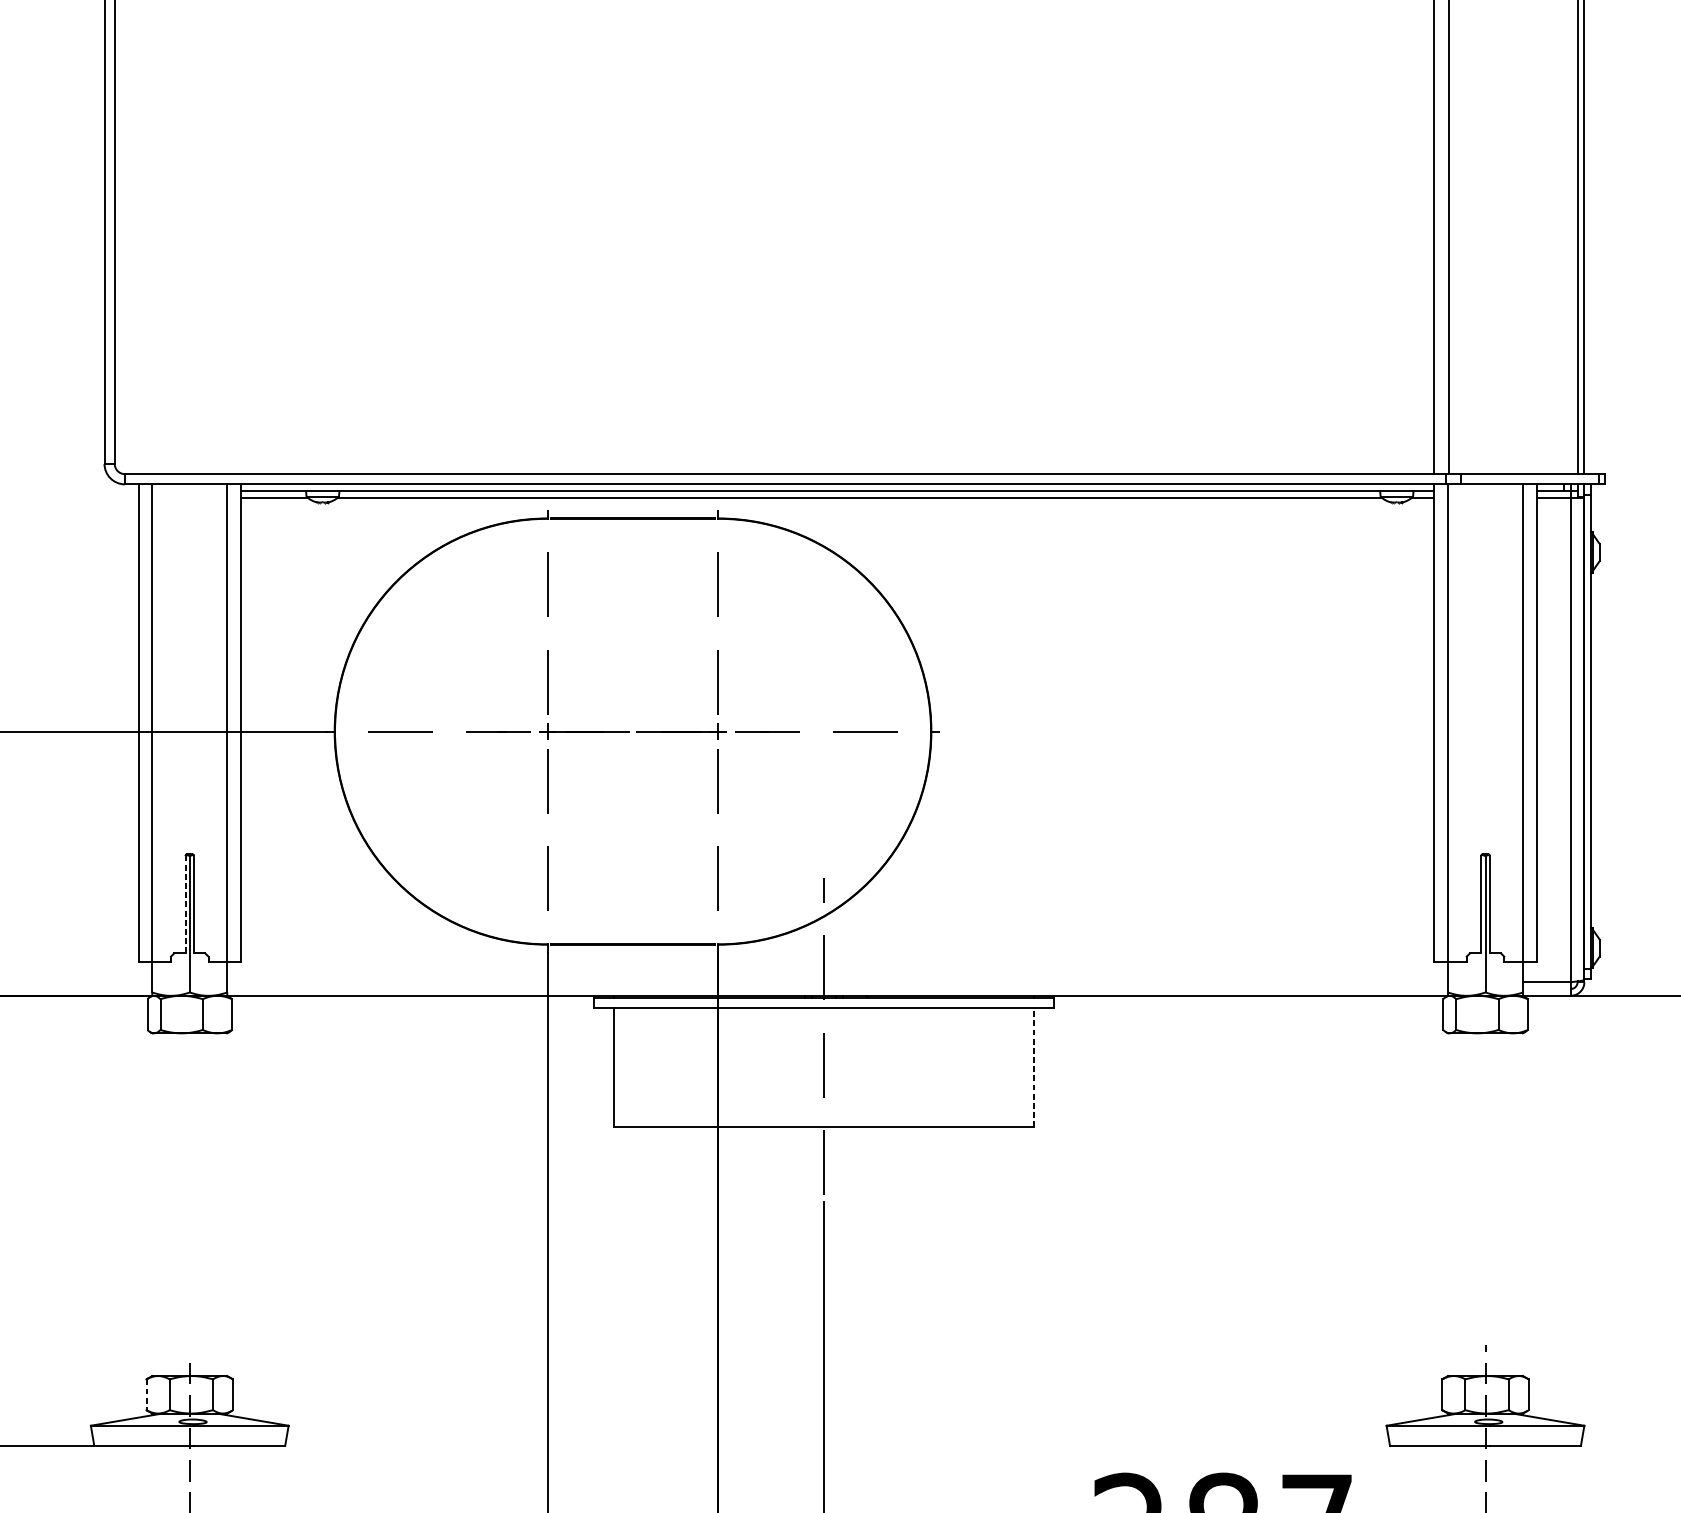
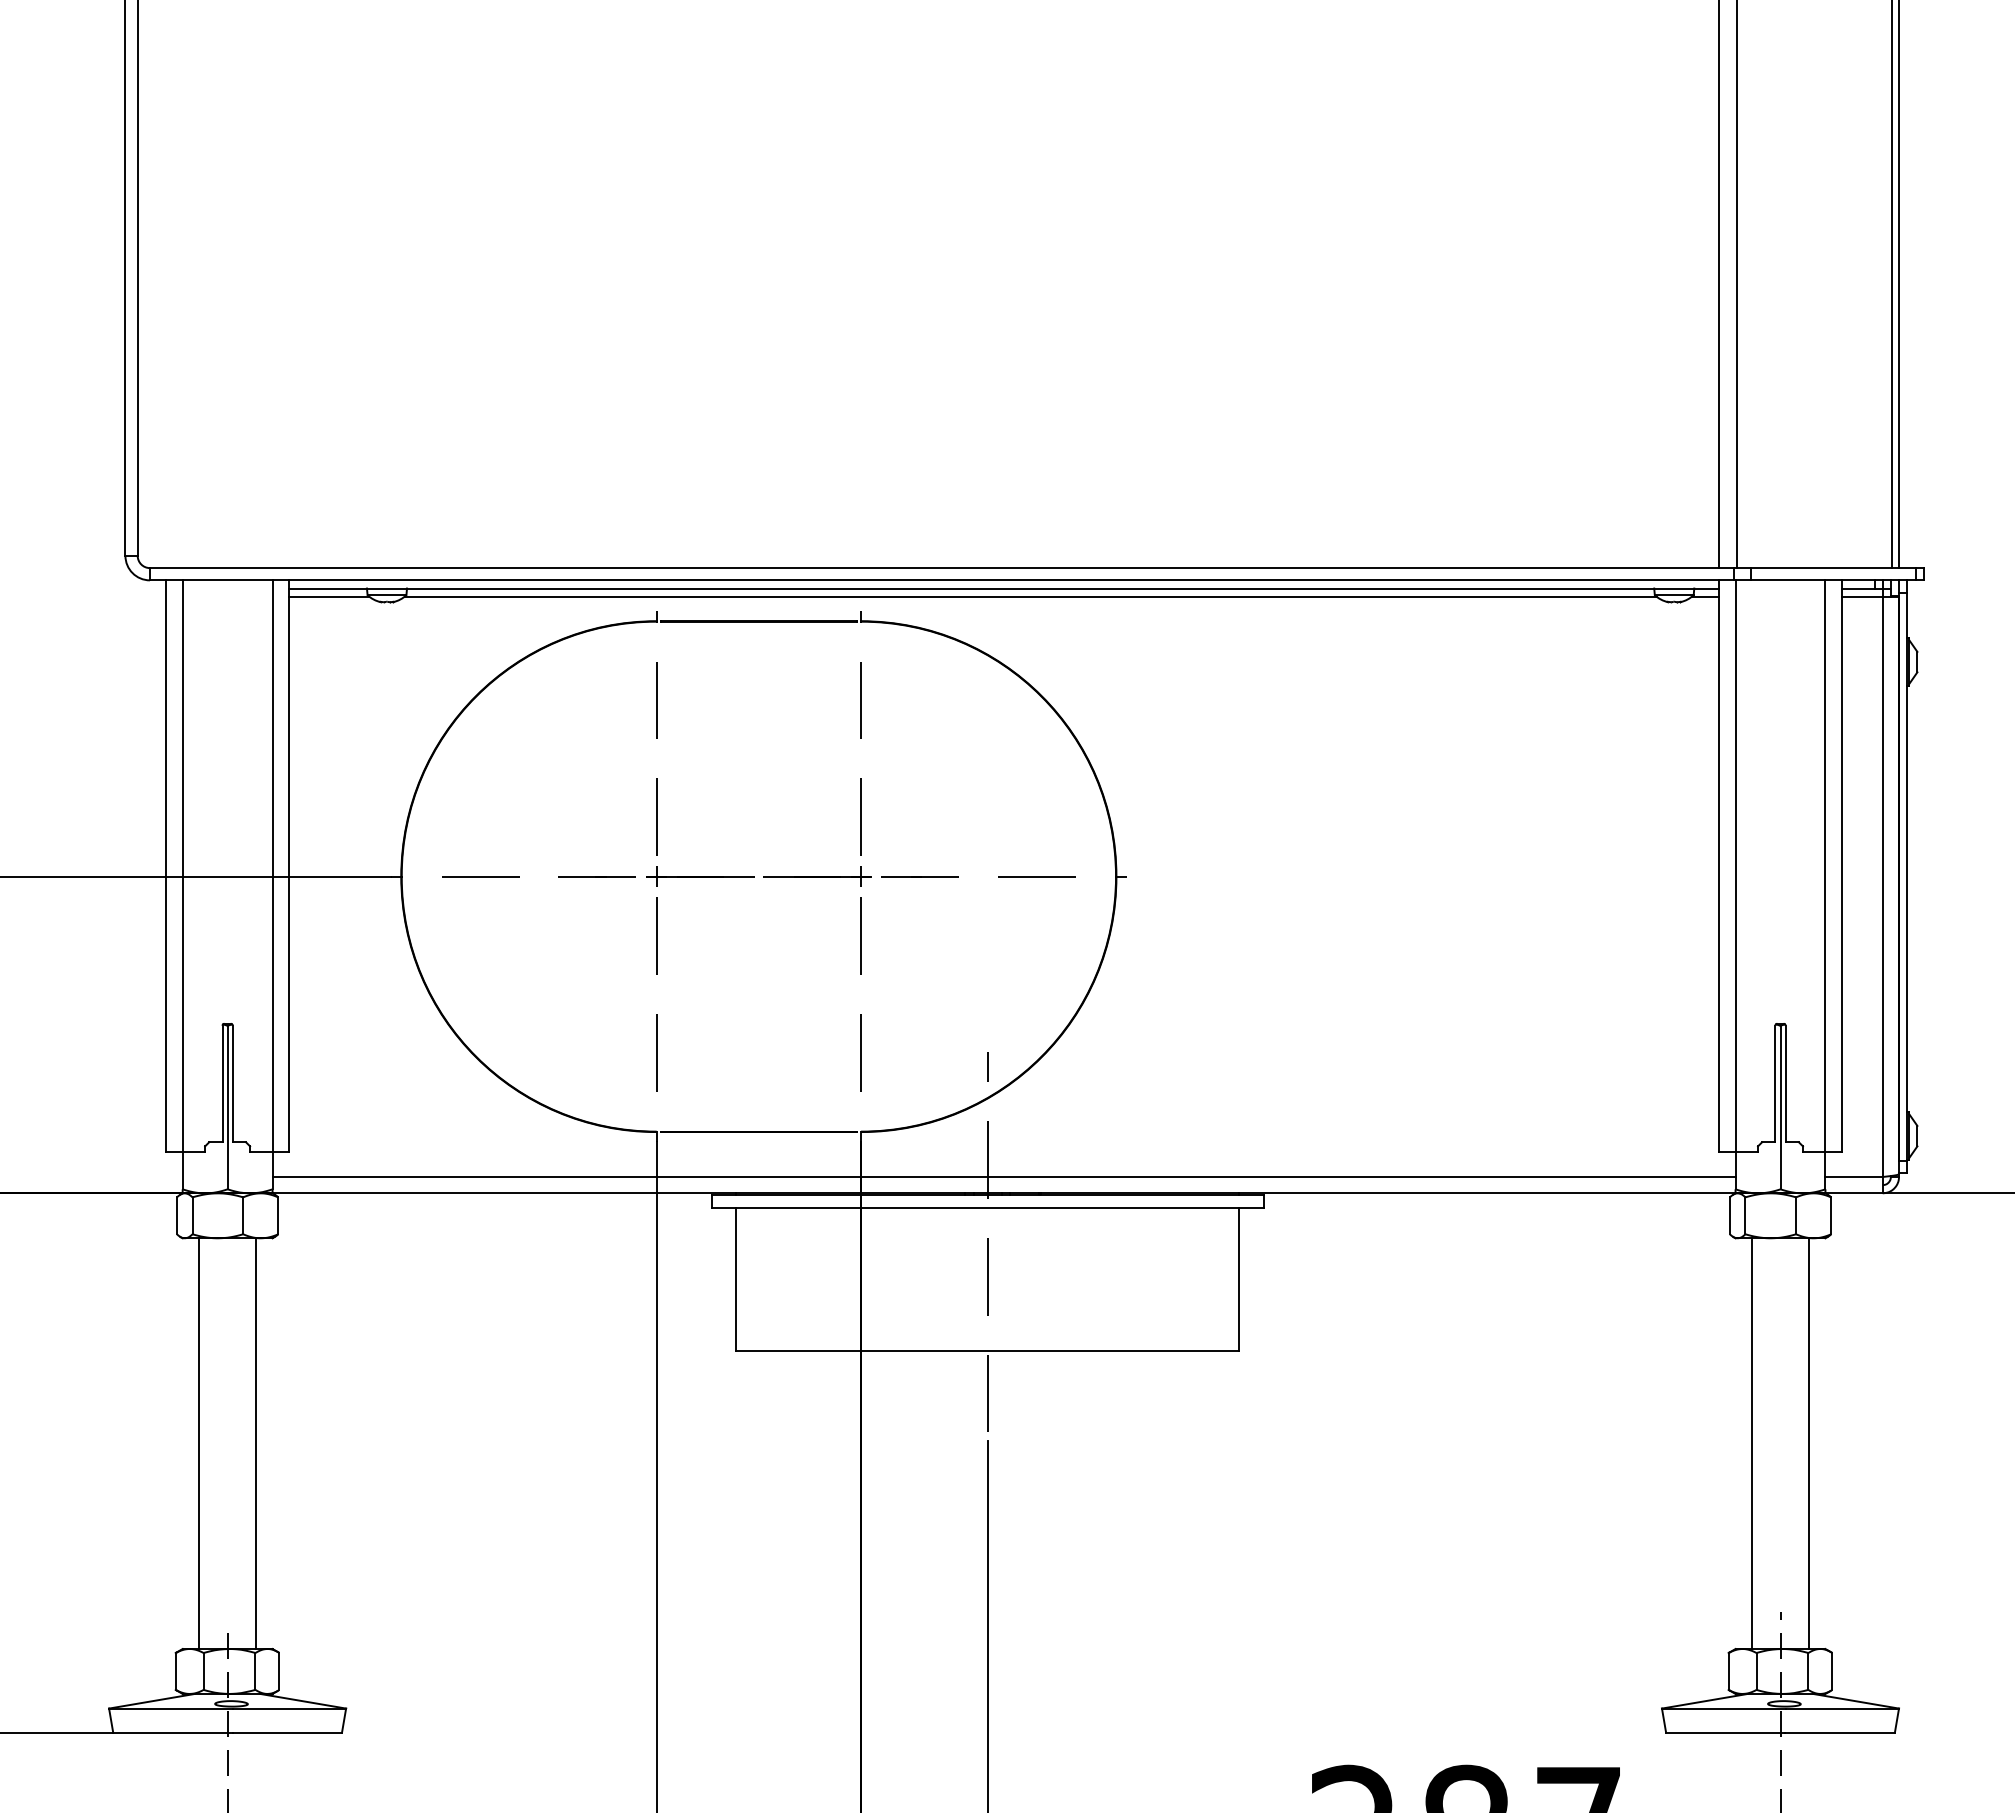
line: (185, 904) -> (222, 1083), dashed -> solid
line: (837, 982) -> (1003, 1177), added
line: (1034, 1067) -> (1239, 1279), dashed -> solid
line: (166, 1204) -> (199, 1443), added
line: (213, 1204) -> (256, 1443), added
line: (1461, 1204) -> (1751, 1443), added
line: (1509, 1204) -> (1809, 1443), added
line: (146, 1394) -> (175, 1671), dashed -> solid

